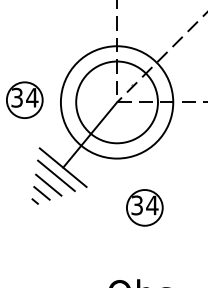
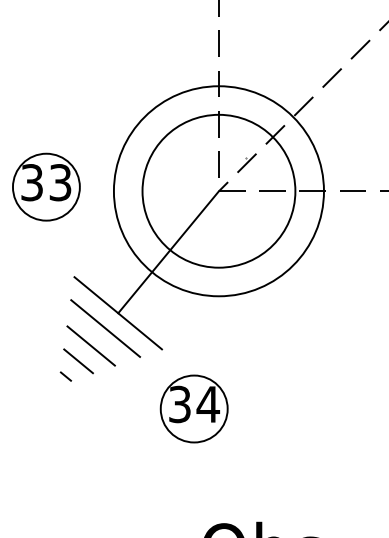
text: (32, 97) -> (60, 182), 34 -> 33
part: (144, 207) -> (193, 408), moved

